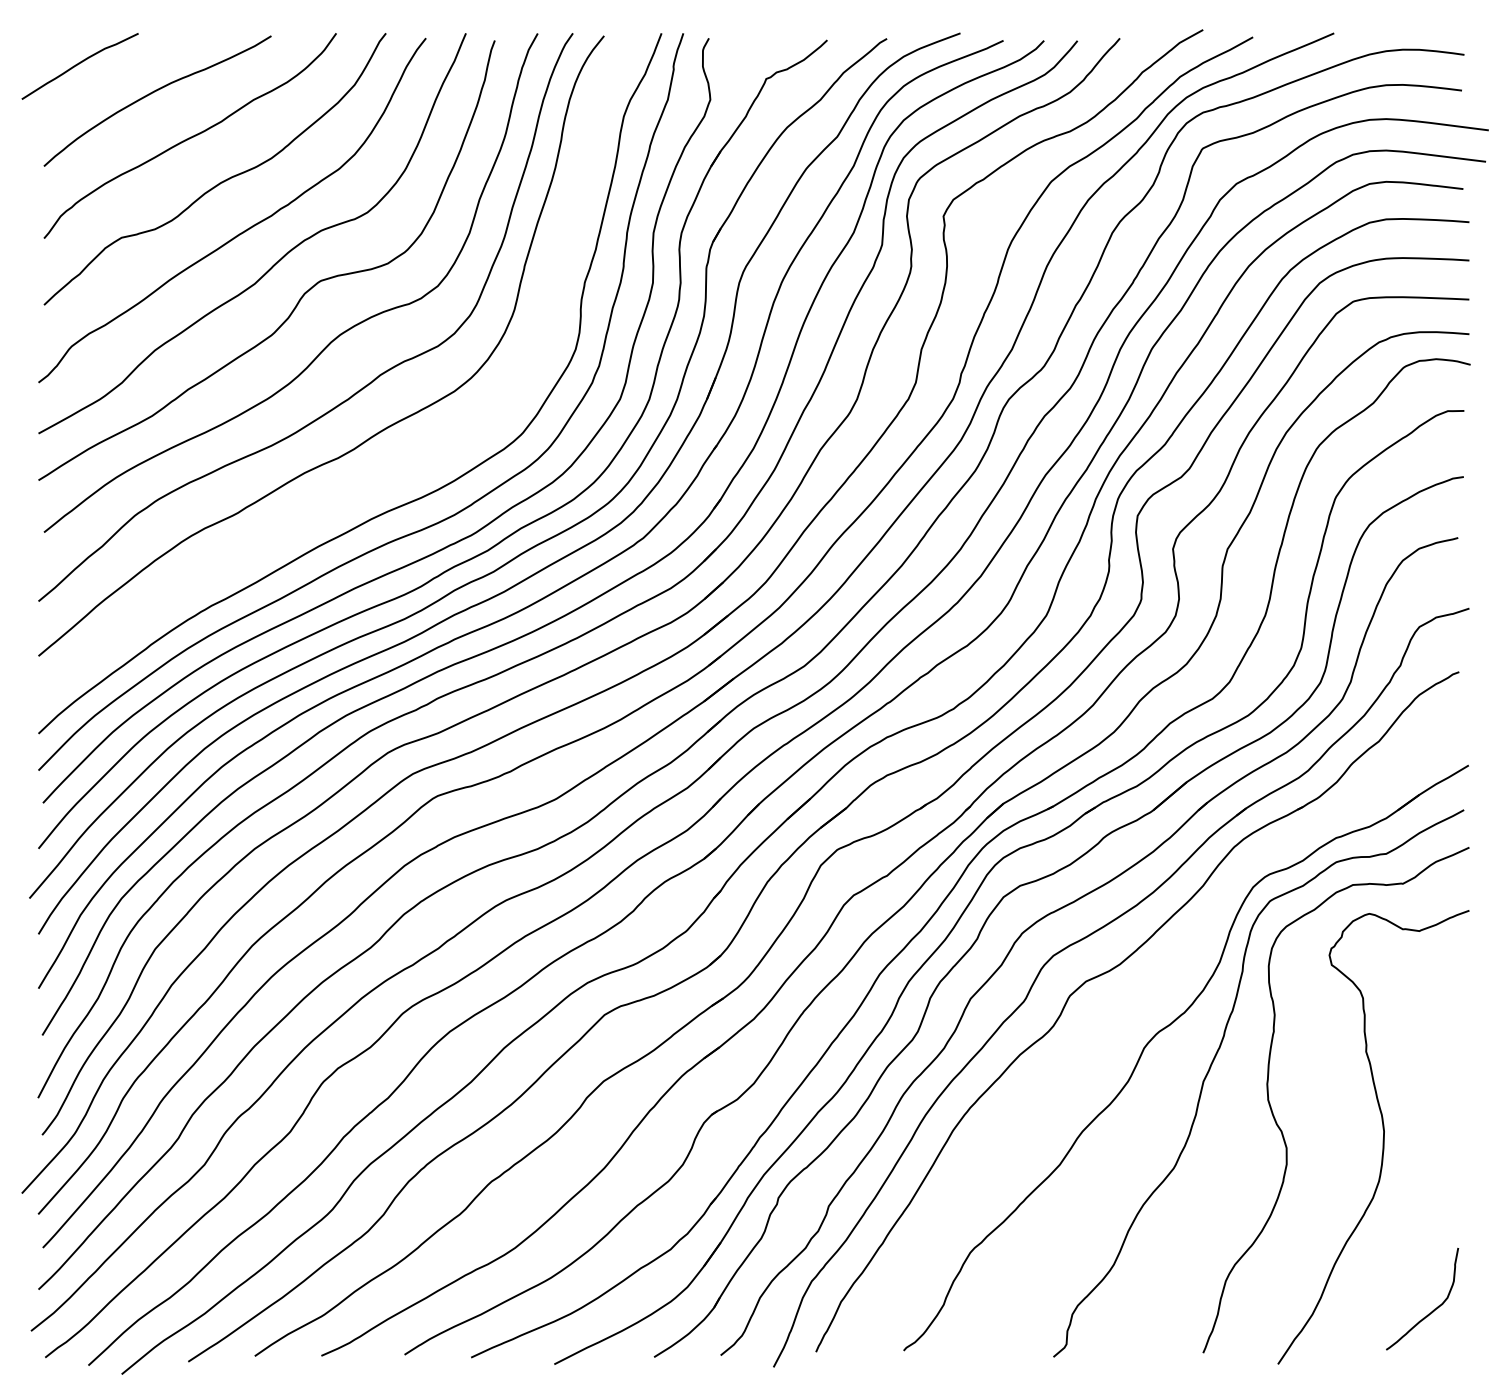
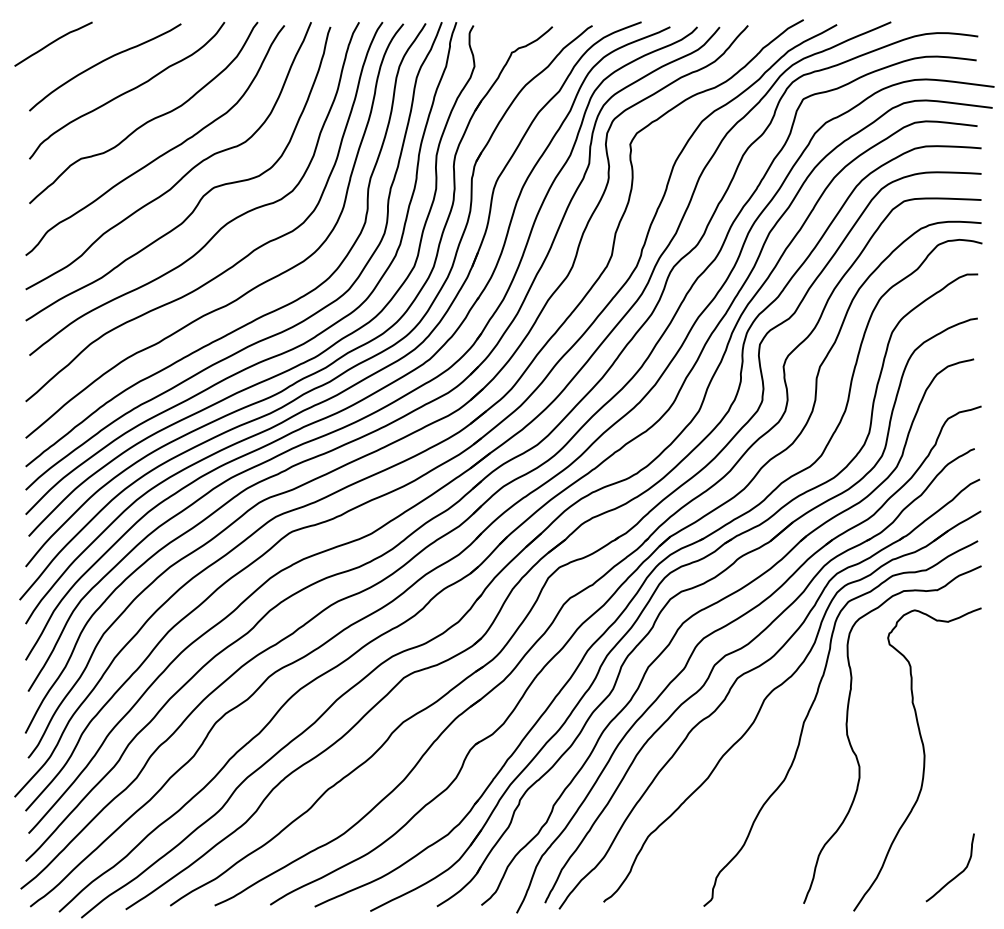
curve: (391, 472) -> (261, 315), added
part: (1133, 1000) -> (757, 668), added

